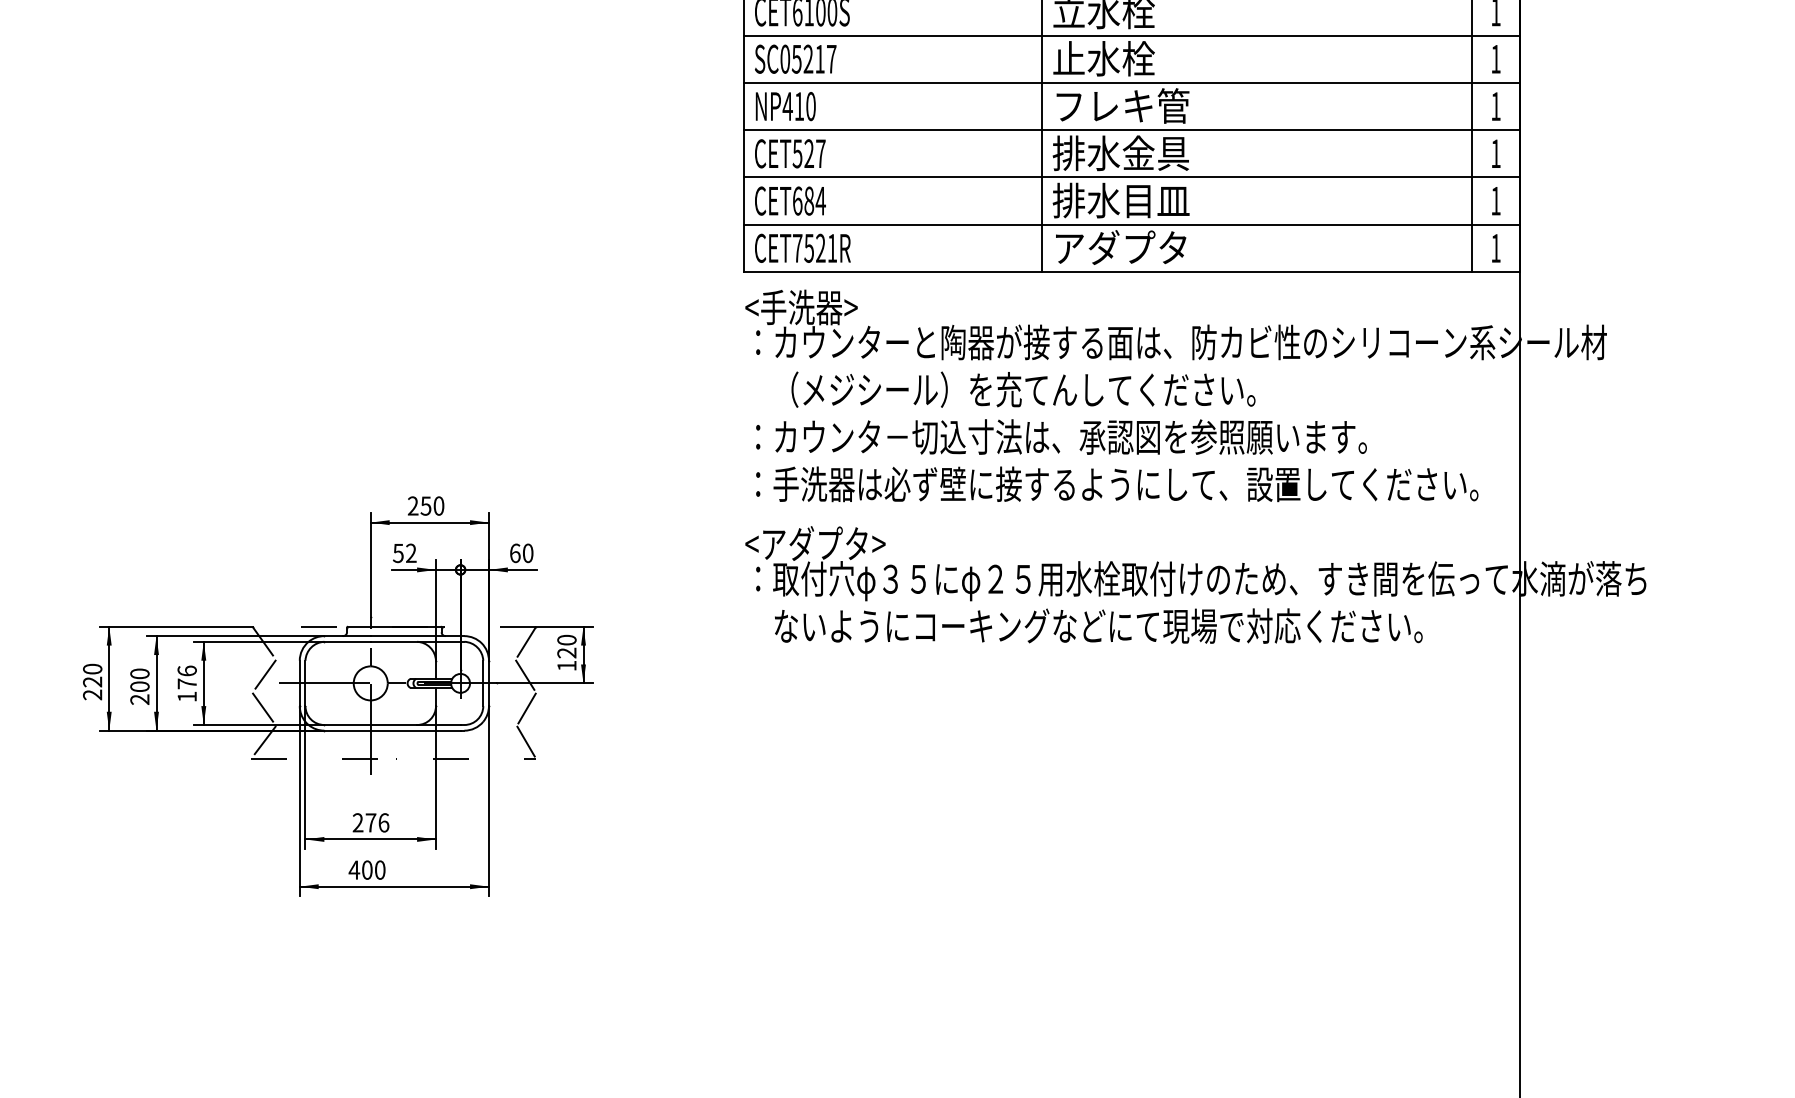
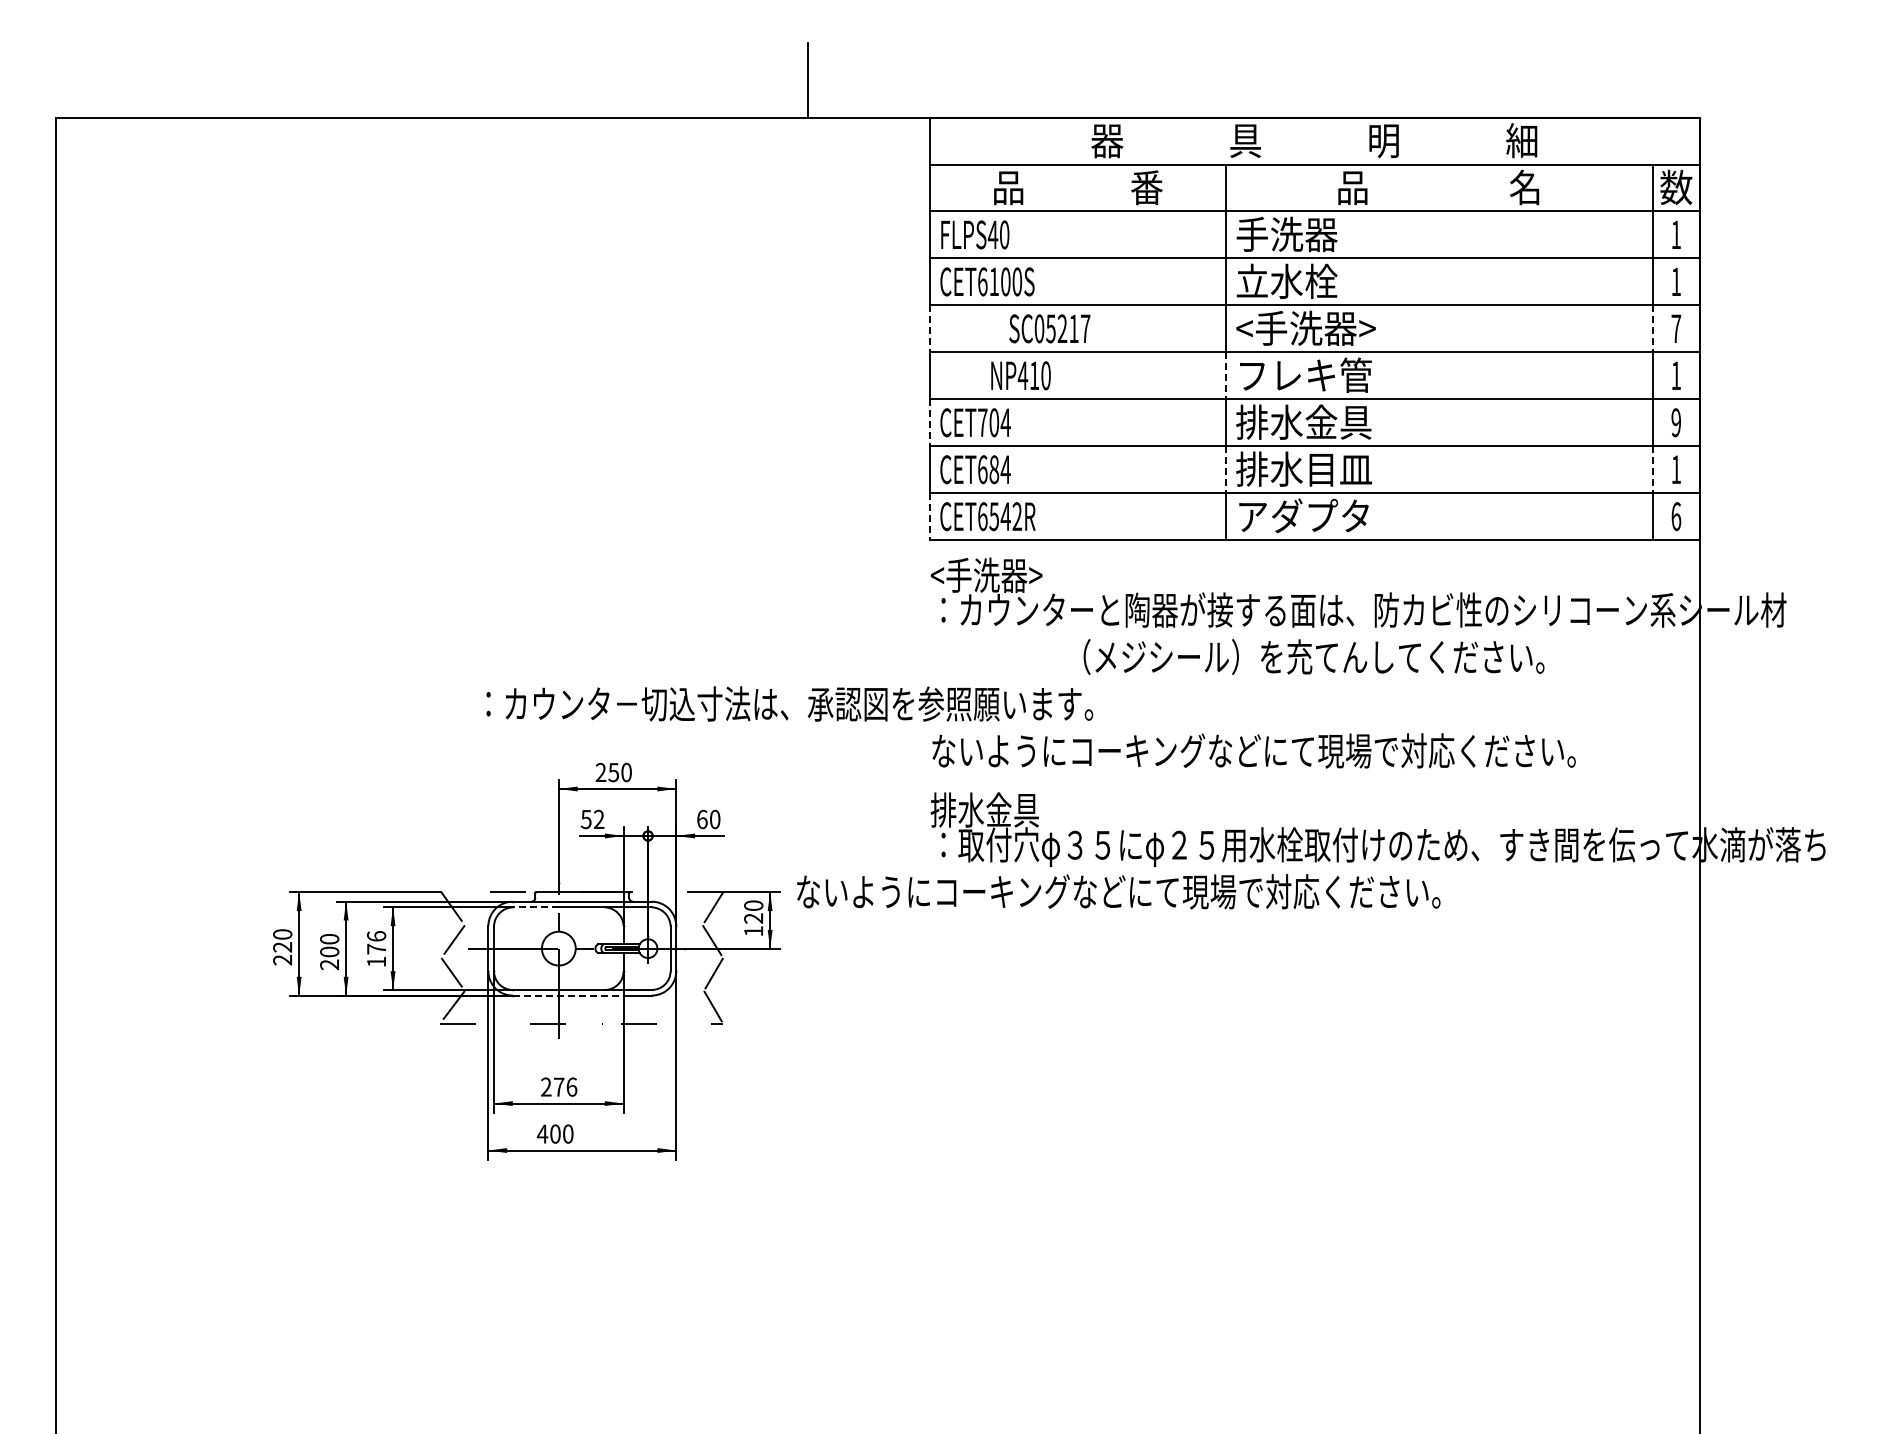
text: (795, 58) -> (1049, 328), moved
text: (1122, 58) -> (1305, 328), 止水栓 -> <手洗器>
text: (1496, 58) -> (1676, 328), 1 -> 7
line: (743, 59) -> (929, 329), solid -> dashed
line: (1472, 59) -> (1652, 329), solid -> dashed
text: (785, 106) -> (1020, 375), moved
line: (1042, 107) -> (1225, 376), solid -> dashed
text: (808, 153) -> (993, 422), CET527 -> CET704
text: (1495, 153) -> (1675, 422), 1 -> 9
line: (743, 154) -> (929, 423), solid -> dashed
line: (1042, 201) -> (1225, 470), solid -> dashed
line: (1472, 201) -> (1652, 470), solid -> dashed
text: (815, 248) -> (1000, 516), CET7521R -> CET6542R
text: (1496, 248) -> (1676, 516), 1 -> 6
line: (743, 249) -> (929, 517), solid -> dashed
text: (1022, 389) -> (1313, 656), moved
text: (1061, 436) -> (789, 703), moved
text: (1112, 483) -> (1295, 750), ：手洗器は必ず壁に接するようにして、設置してください。 -> ないようにコーキングなどにて現場で対応ください。
text: (815, 543) -> (1000, 809), <アダプタ> -> 排水金具
text: (1098, 625) -> (1118, 891), moved
line: (347, 641) -> (535, 907), solid -> dashed
line: (380, 730) -> (568, 995), solid -> dashed

